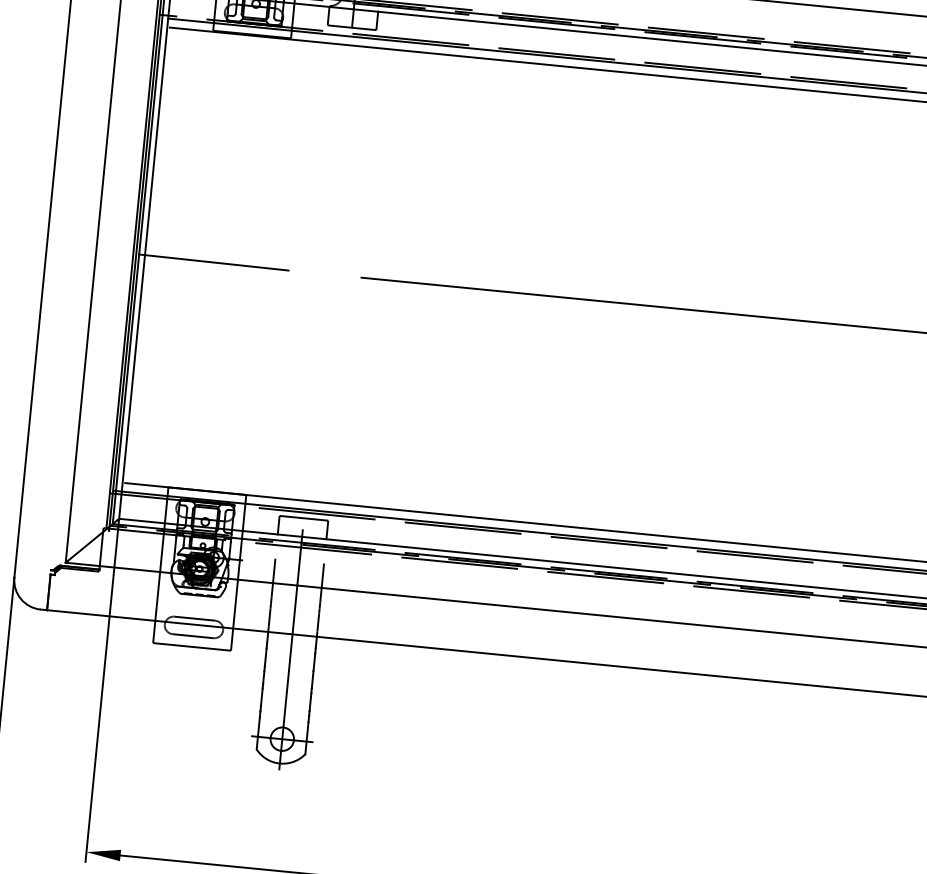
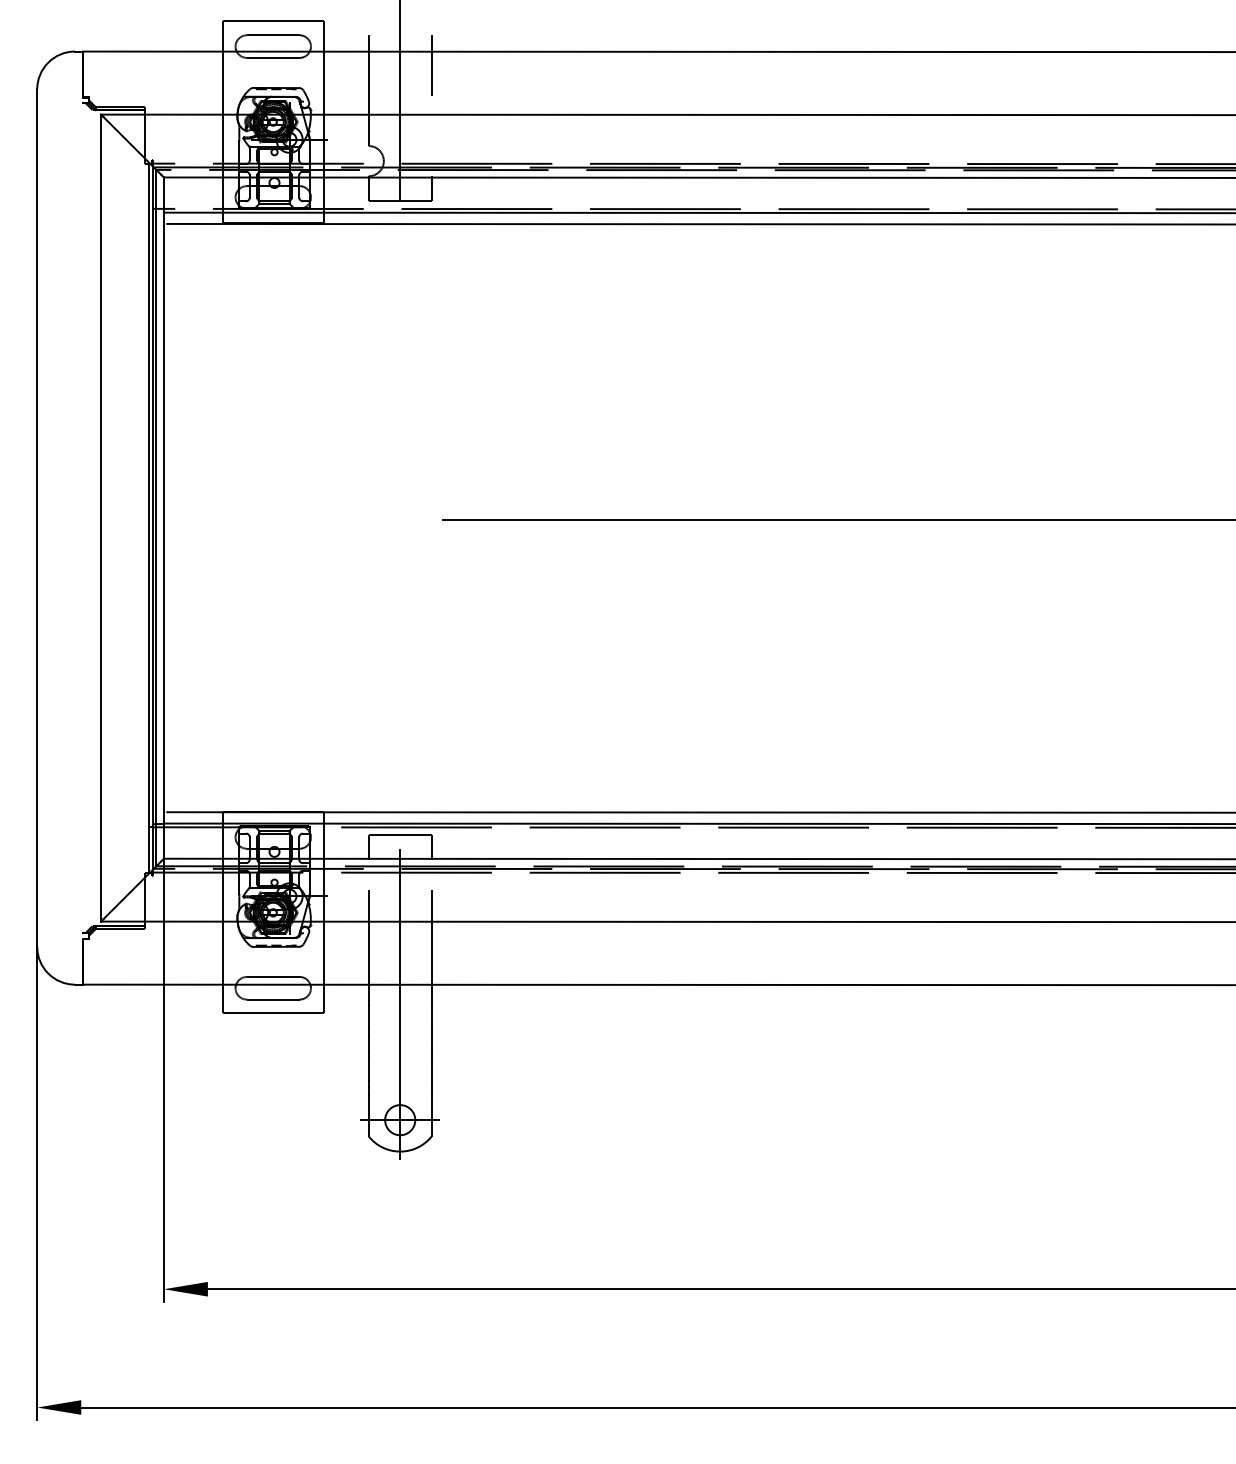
line: (213, 262) -> (252, 518), removed

